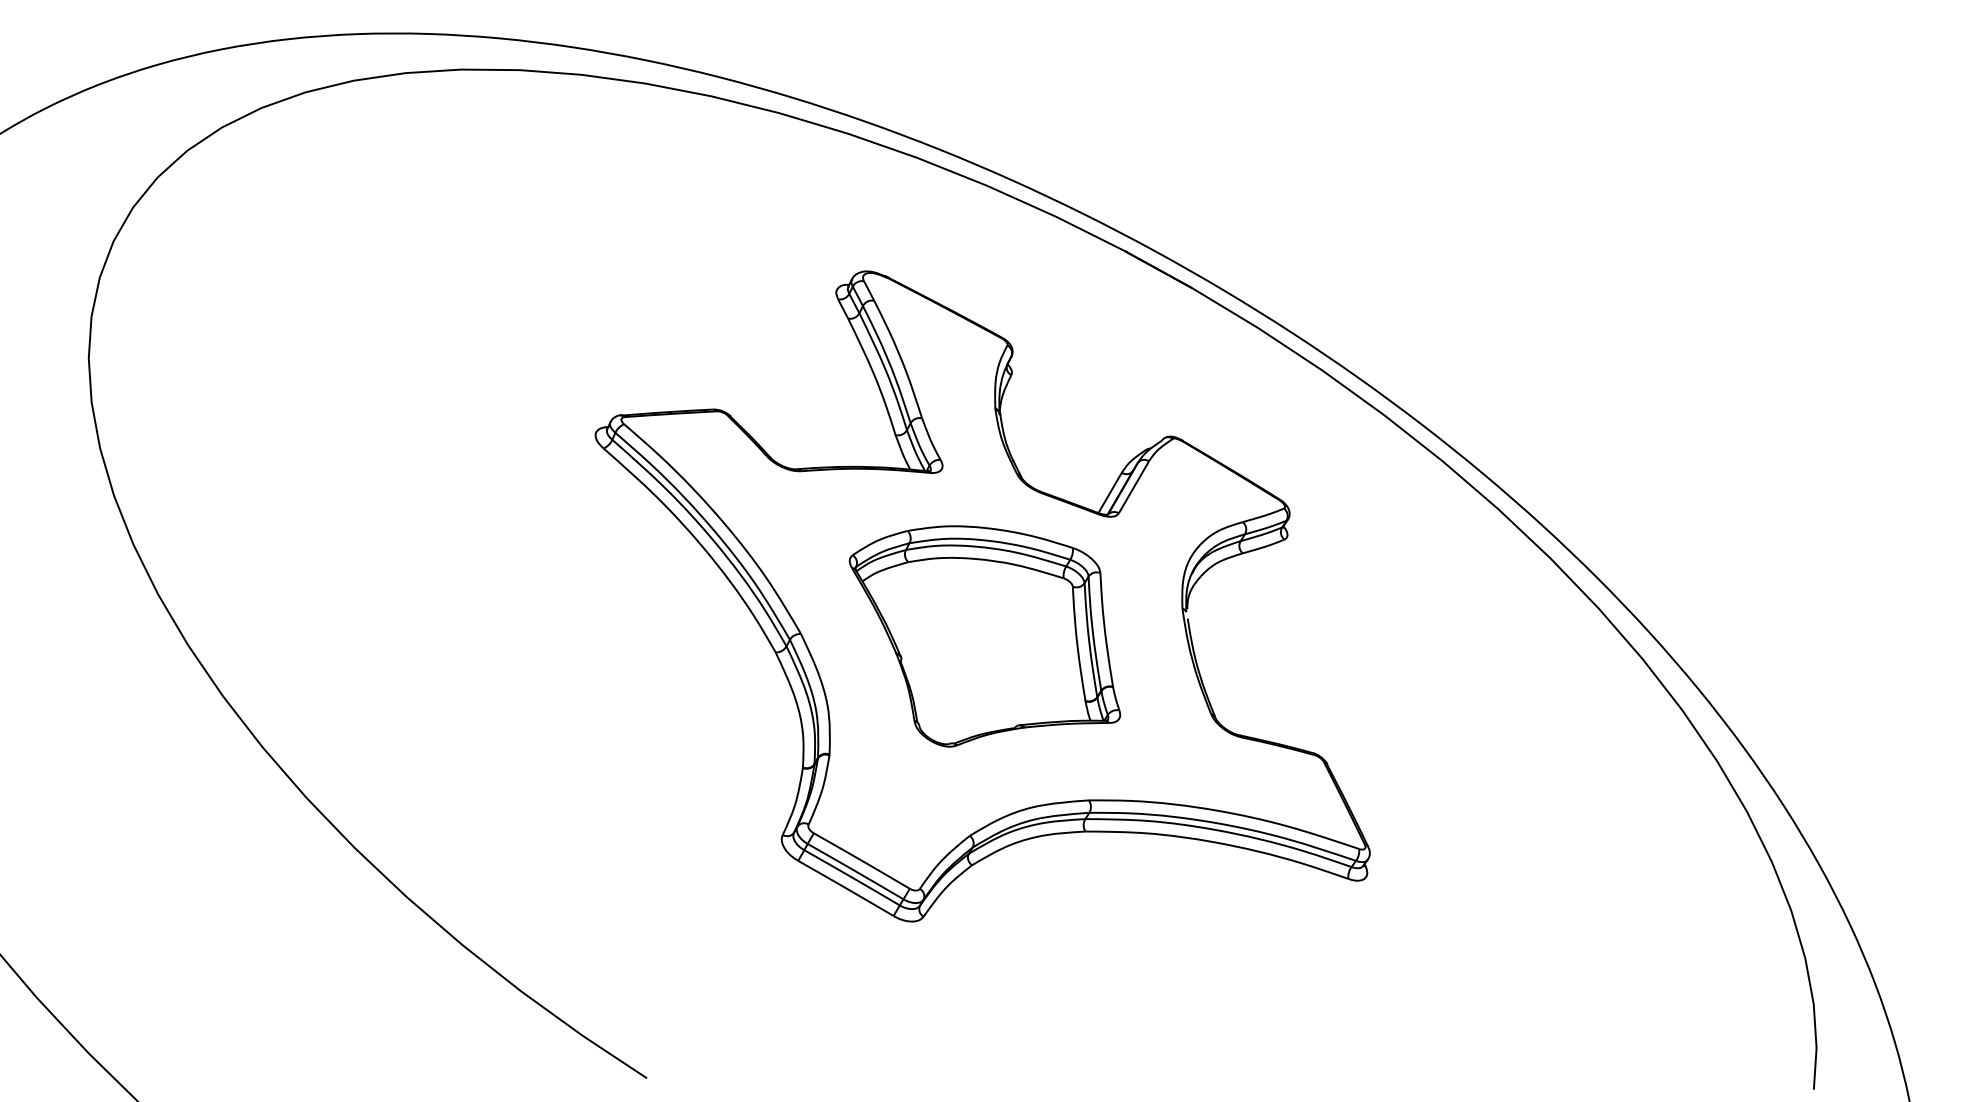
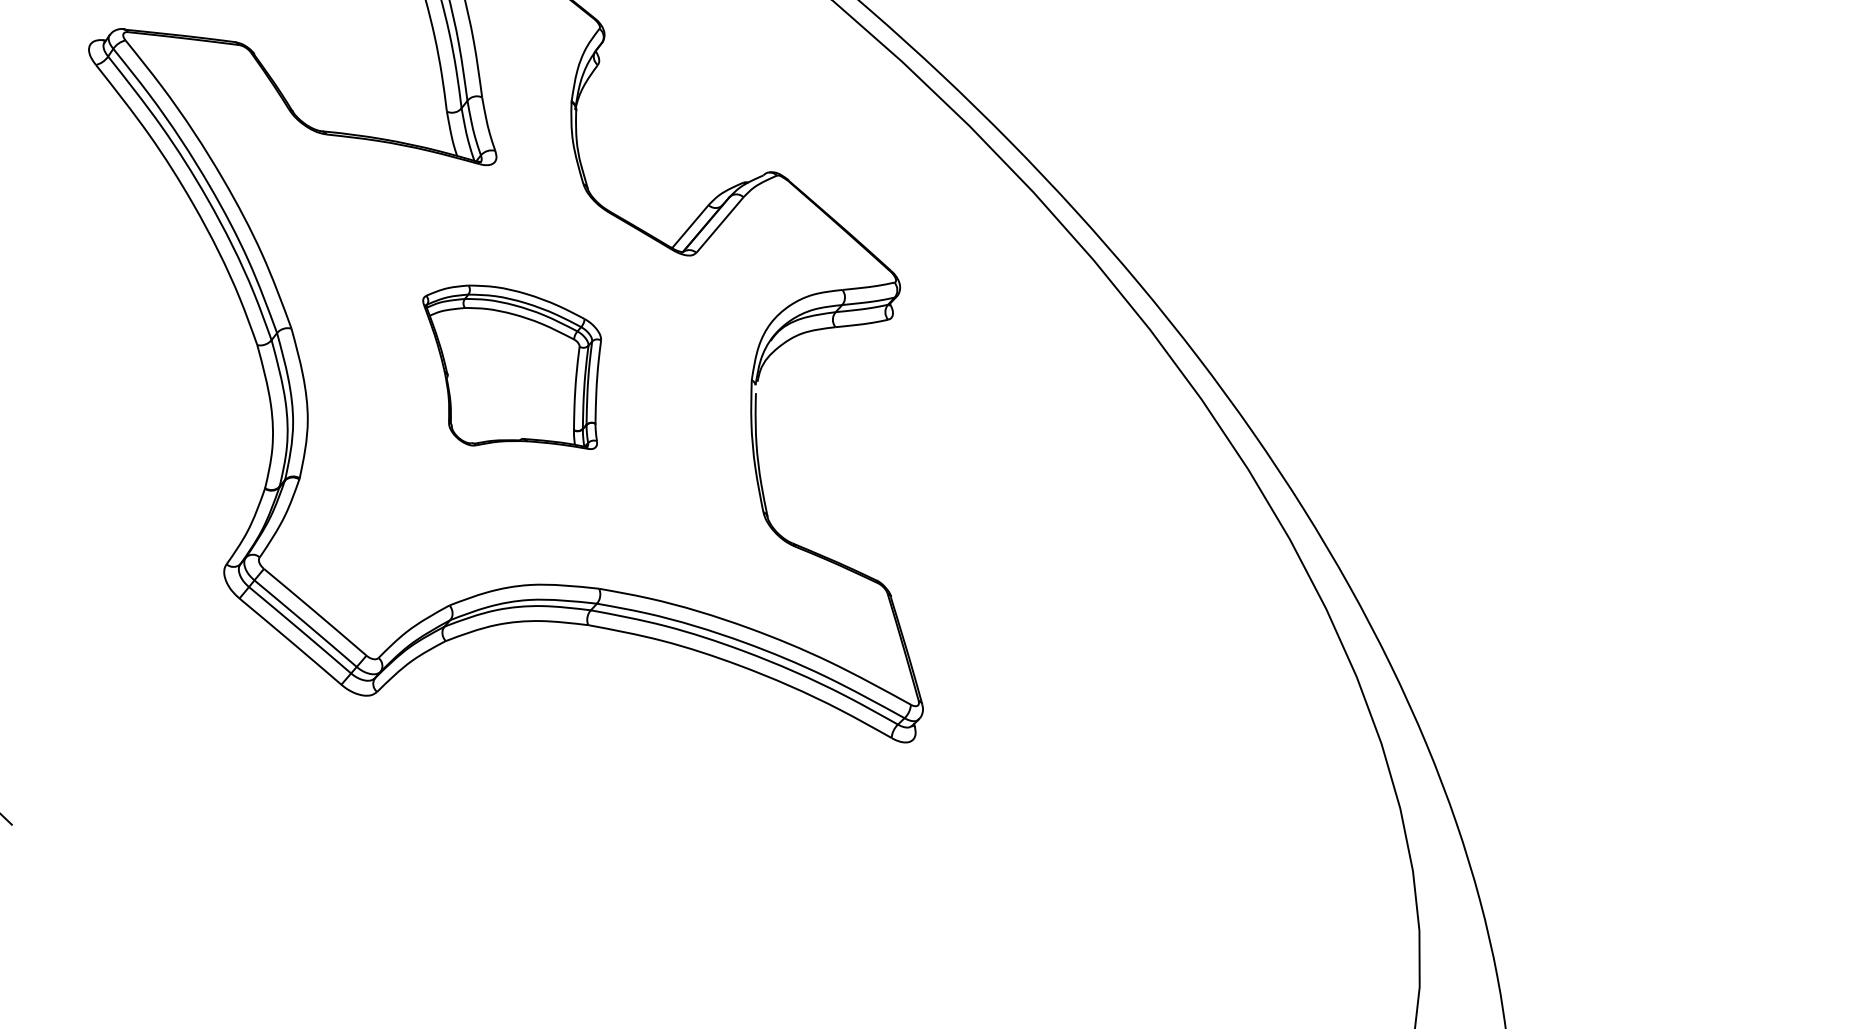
part: (984, 636) -> (509, 370), size x0.6

